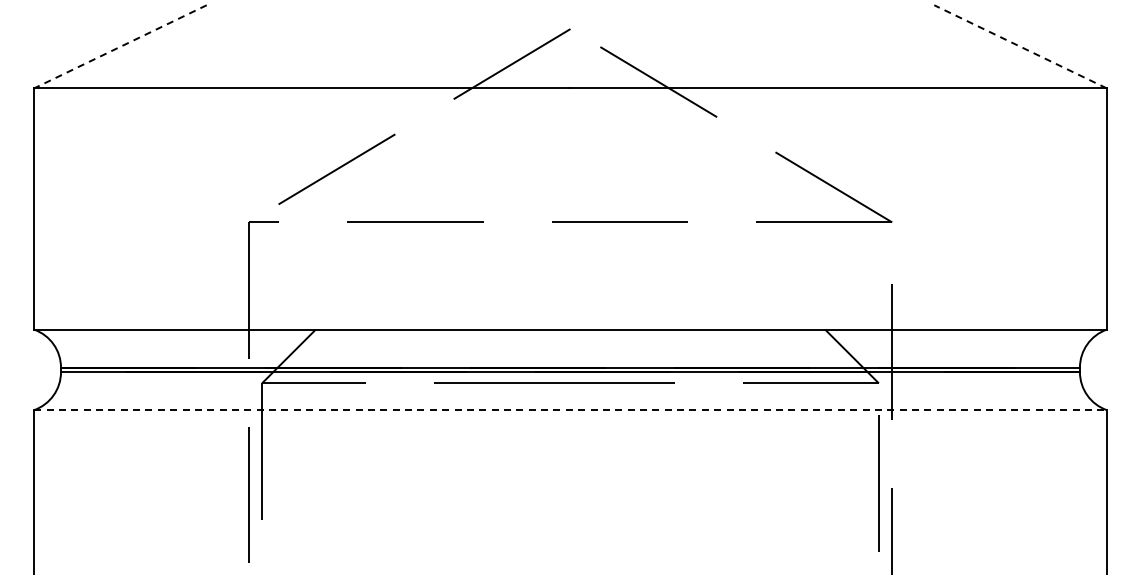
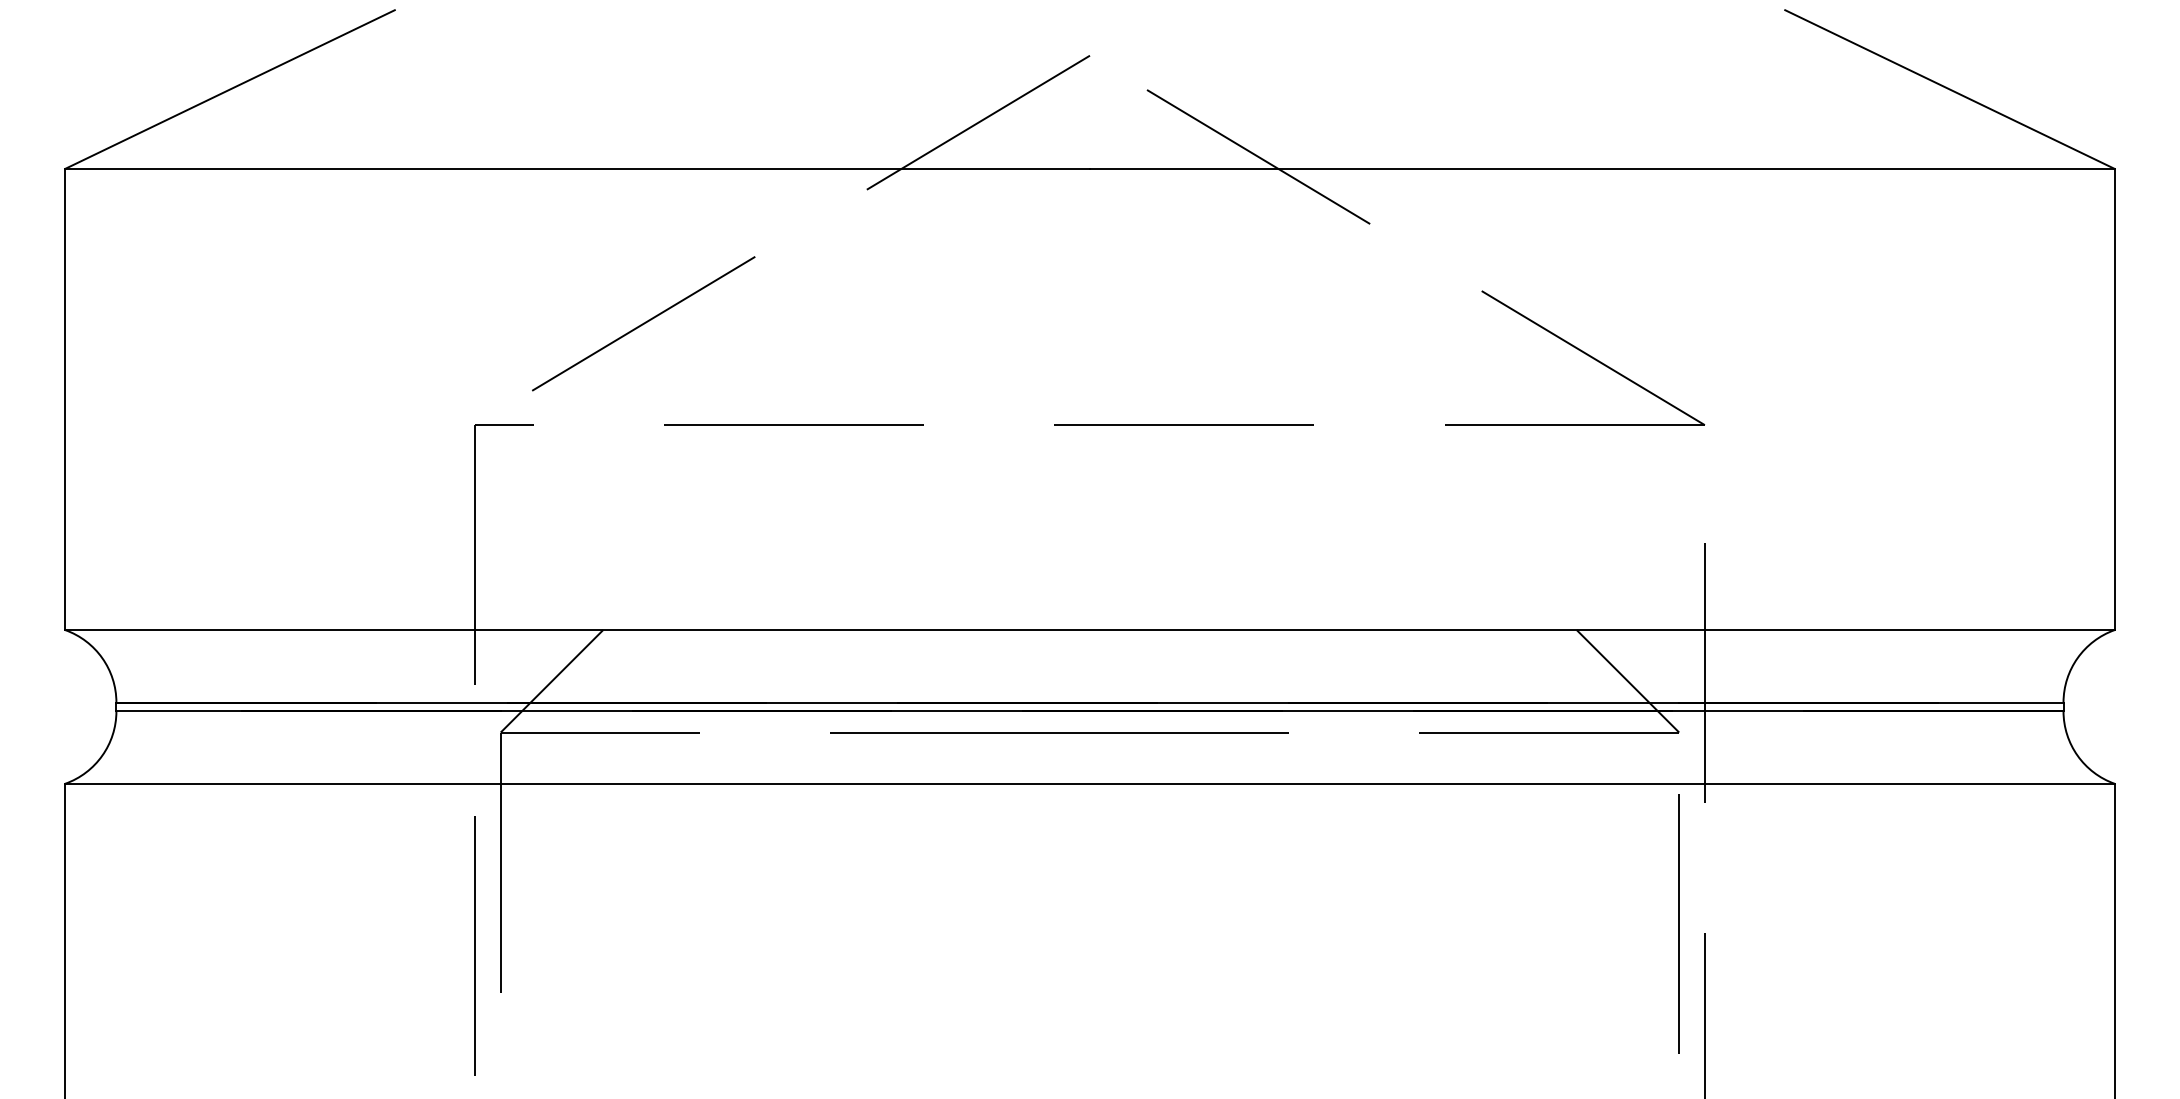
line: (120, 46) -> (230, 88), dashed -> solid
line: (1020, 46) -> (1949, 88), dashed -> solid
line: (570, 410) -> (1090, 784), dashed -> solid

